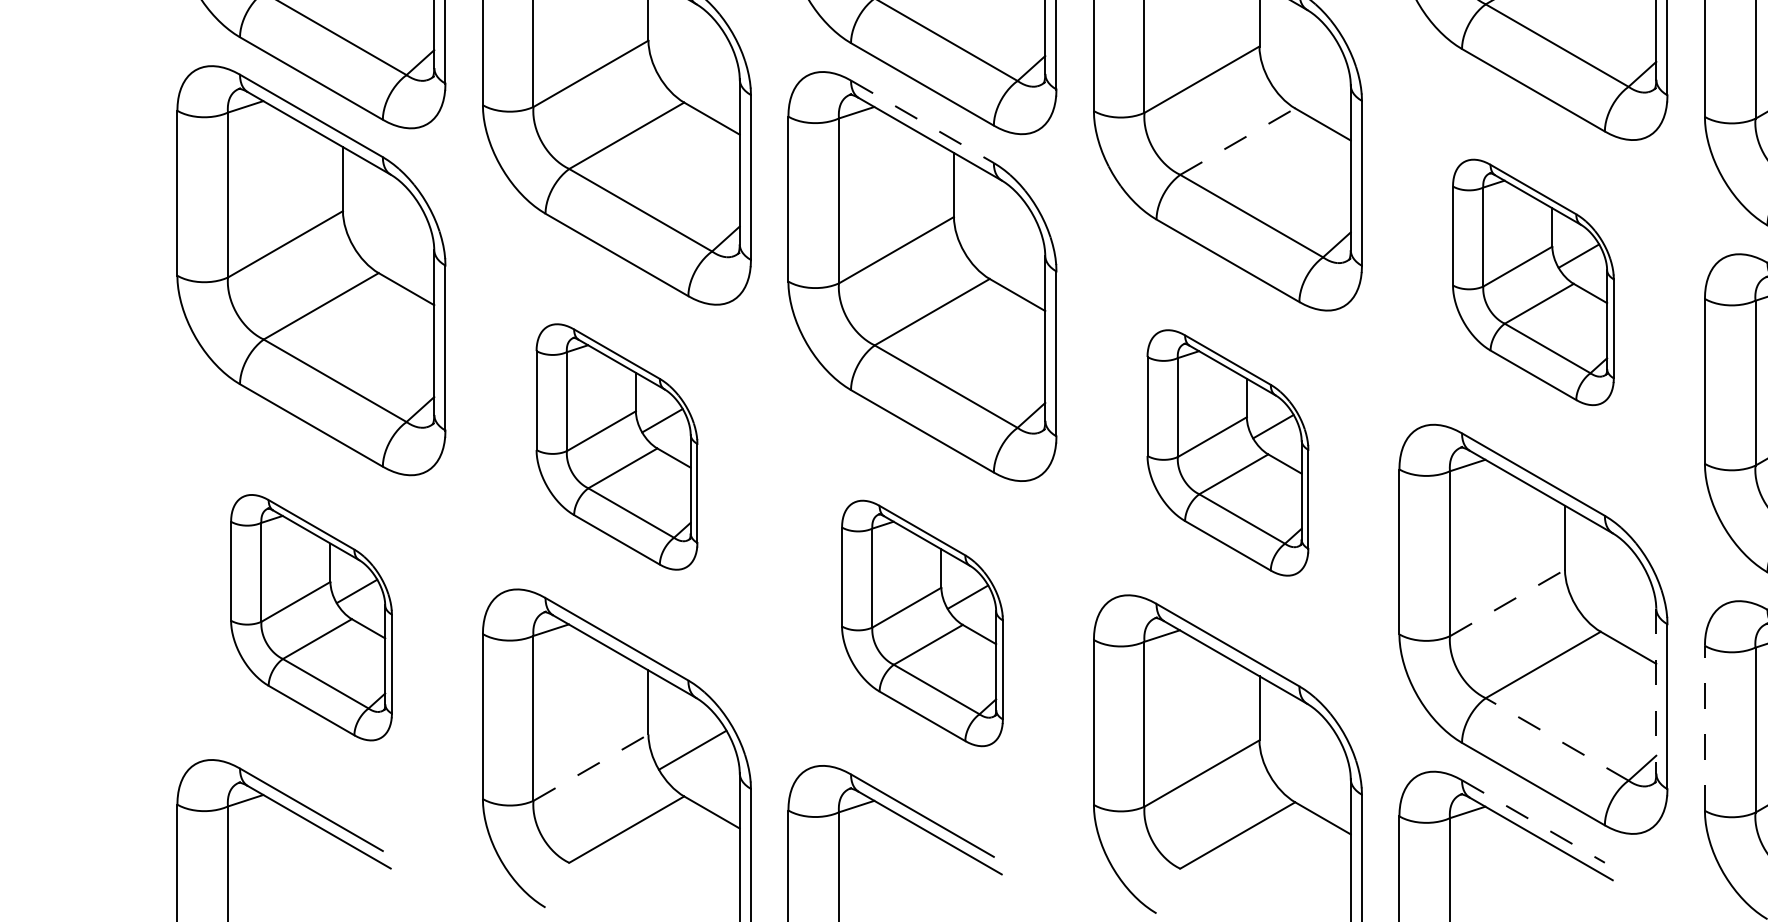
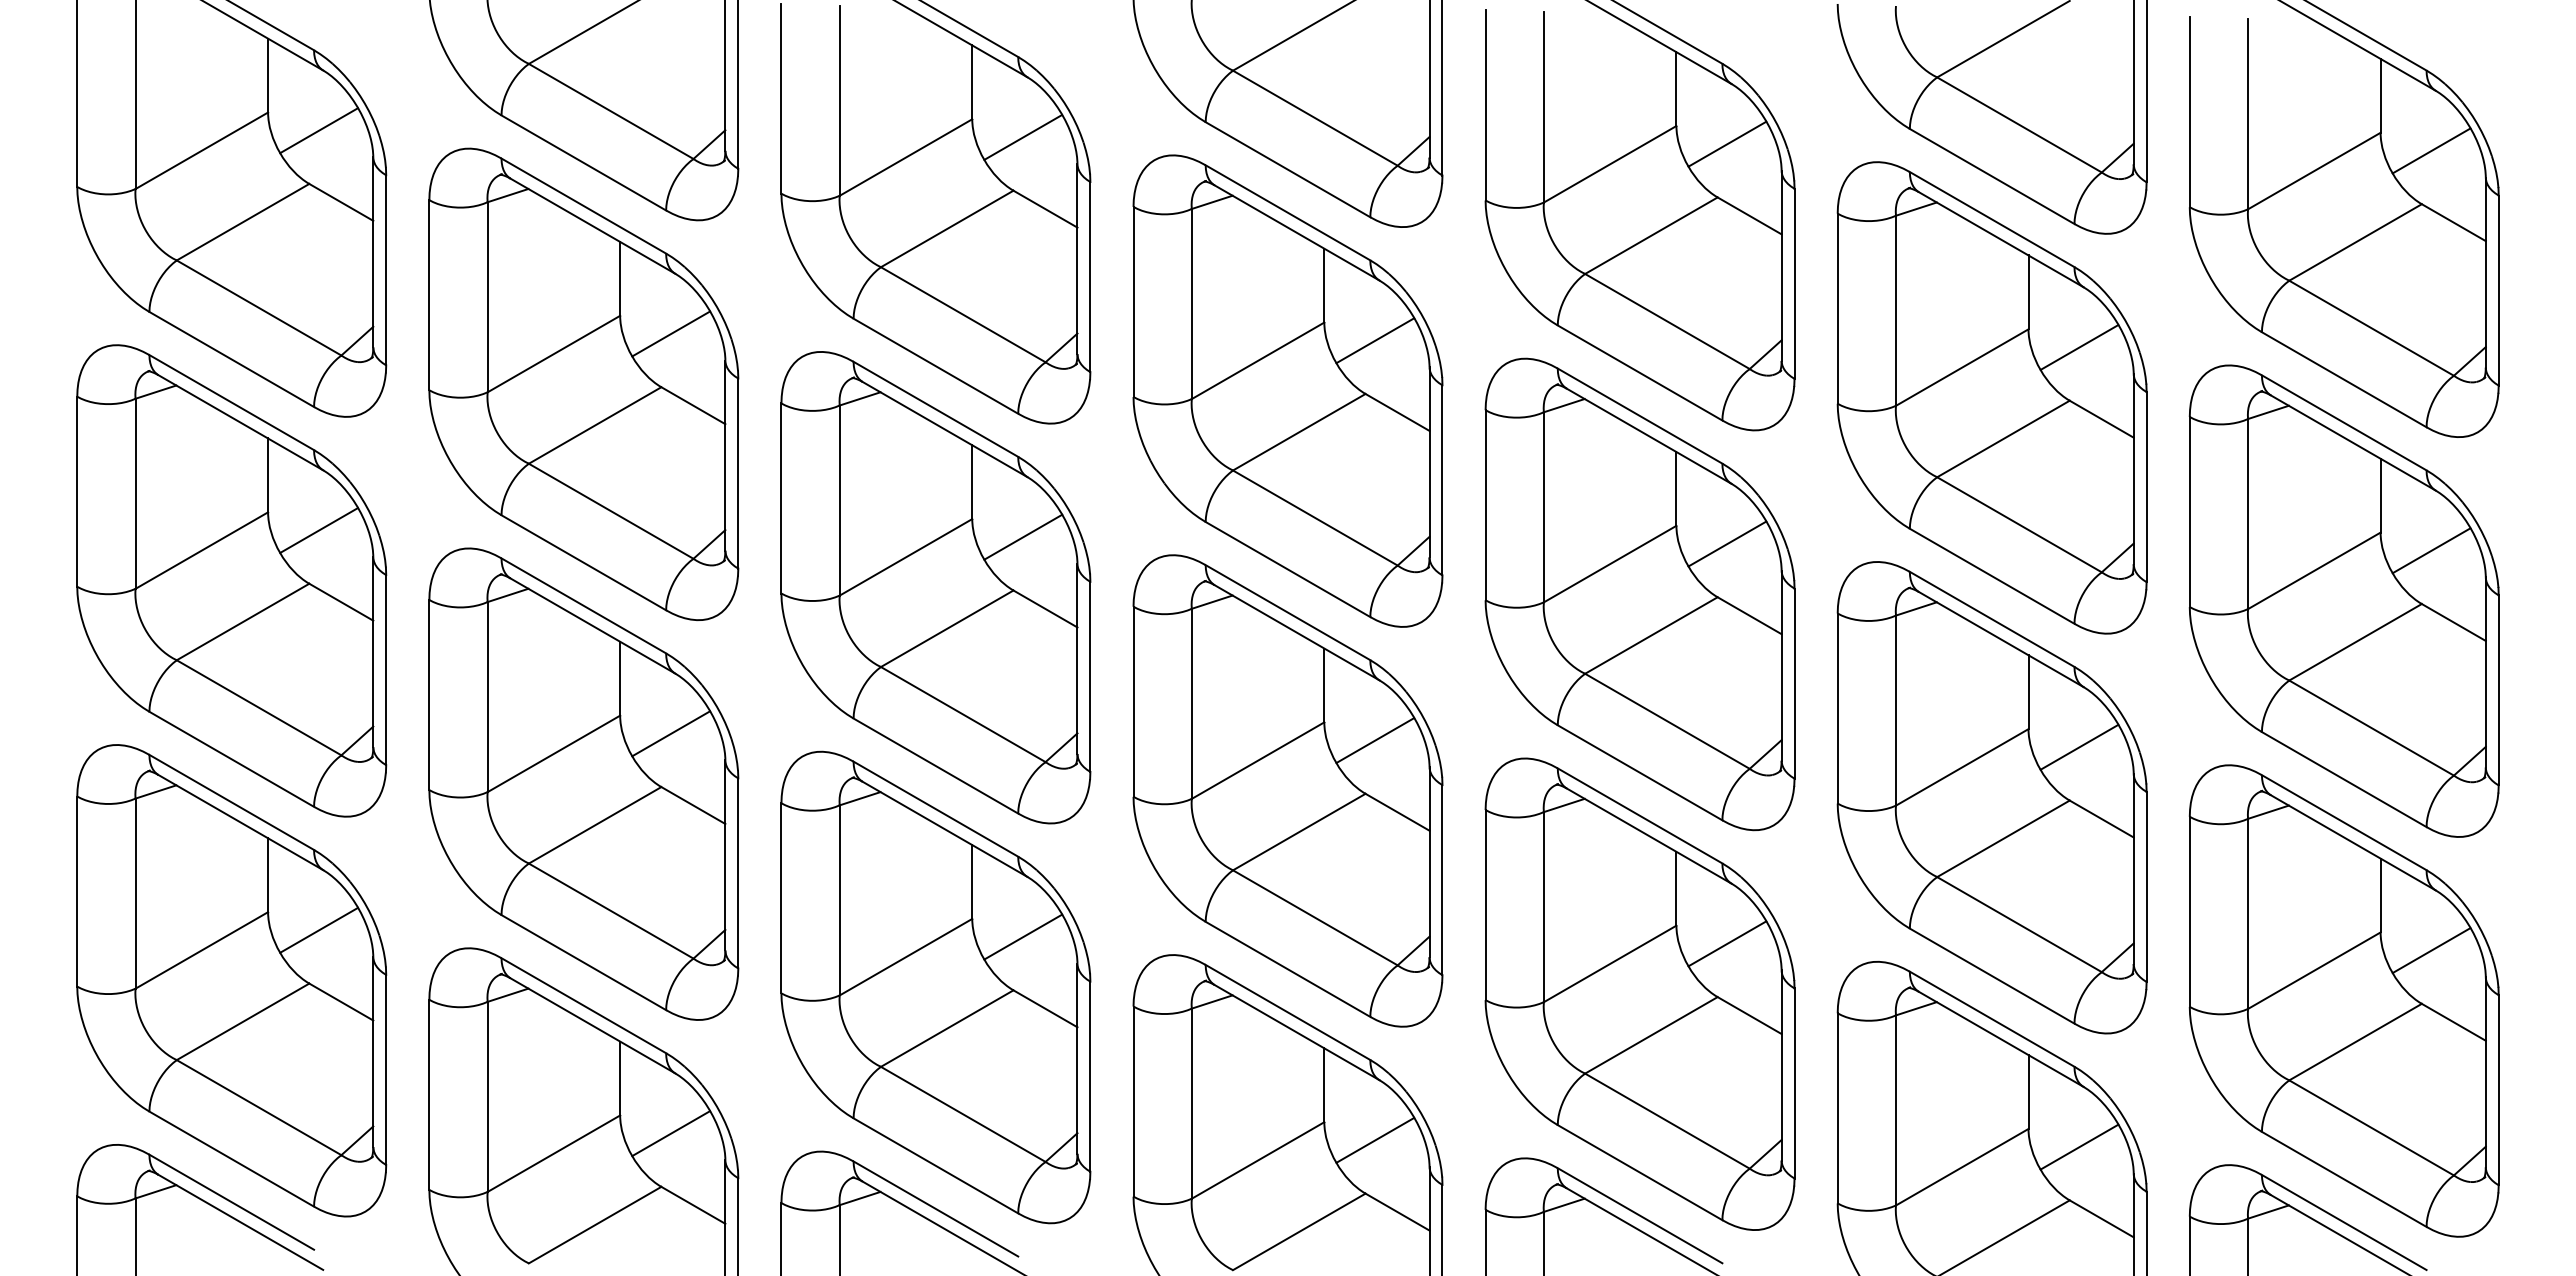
line: (693, 55) -> (671, 333), added
line: (1303, 62) -> (1375, 340), added
line: (922, 121) -> (936, 409), dashed -> solid
line: (1237, 141) -> (1299, 432), dashed -> solid
line: (386, 226) -> (318, 530), added
line: (998, 232) -> (1023, 536), added
part: (1532, 282) -> (1639, 594), size x1.67
part: (616, 446) -> (583, 783), size x1.67
part: (1227, 452) -> (1287, 790), size x1.67
line: (1609, 585) -> (1727, 943), added
line: (1507, 602) -> (1610, 963), dashed -> solid
part: (311, 617) -> (231, 980), size x1.67
part: (922, 623) -> (935, 987), size x1.67
line: (1656, 692) -> (1781, 1066), dashed -> solid
line: (1704, 727) -> (1837, 1107), dashed -> solid
line: (1557, 738) -> (1667, 1120), dashed -> solid
line: (1303, 755) -> (1375, 1139), added
line: (590, 767) -> (553, 1153), dashed -> solid
line: (1533, 821) -> (1640, 1215), dashed -> solid

